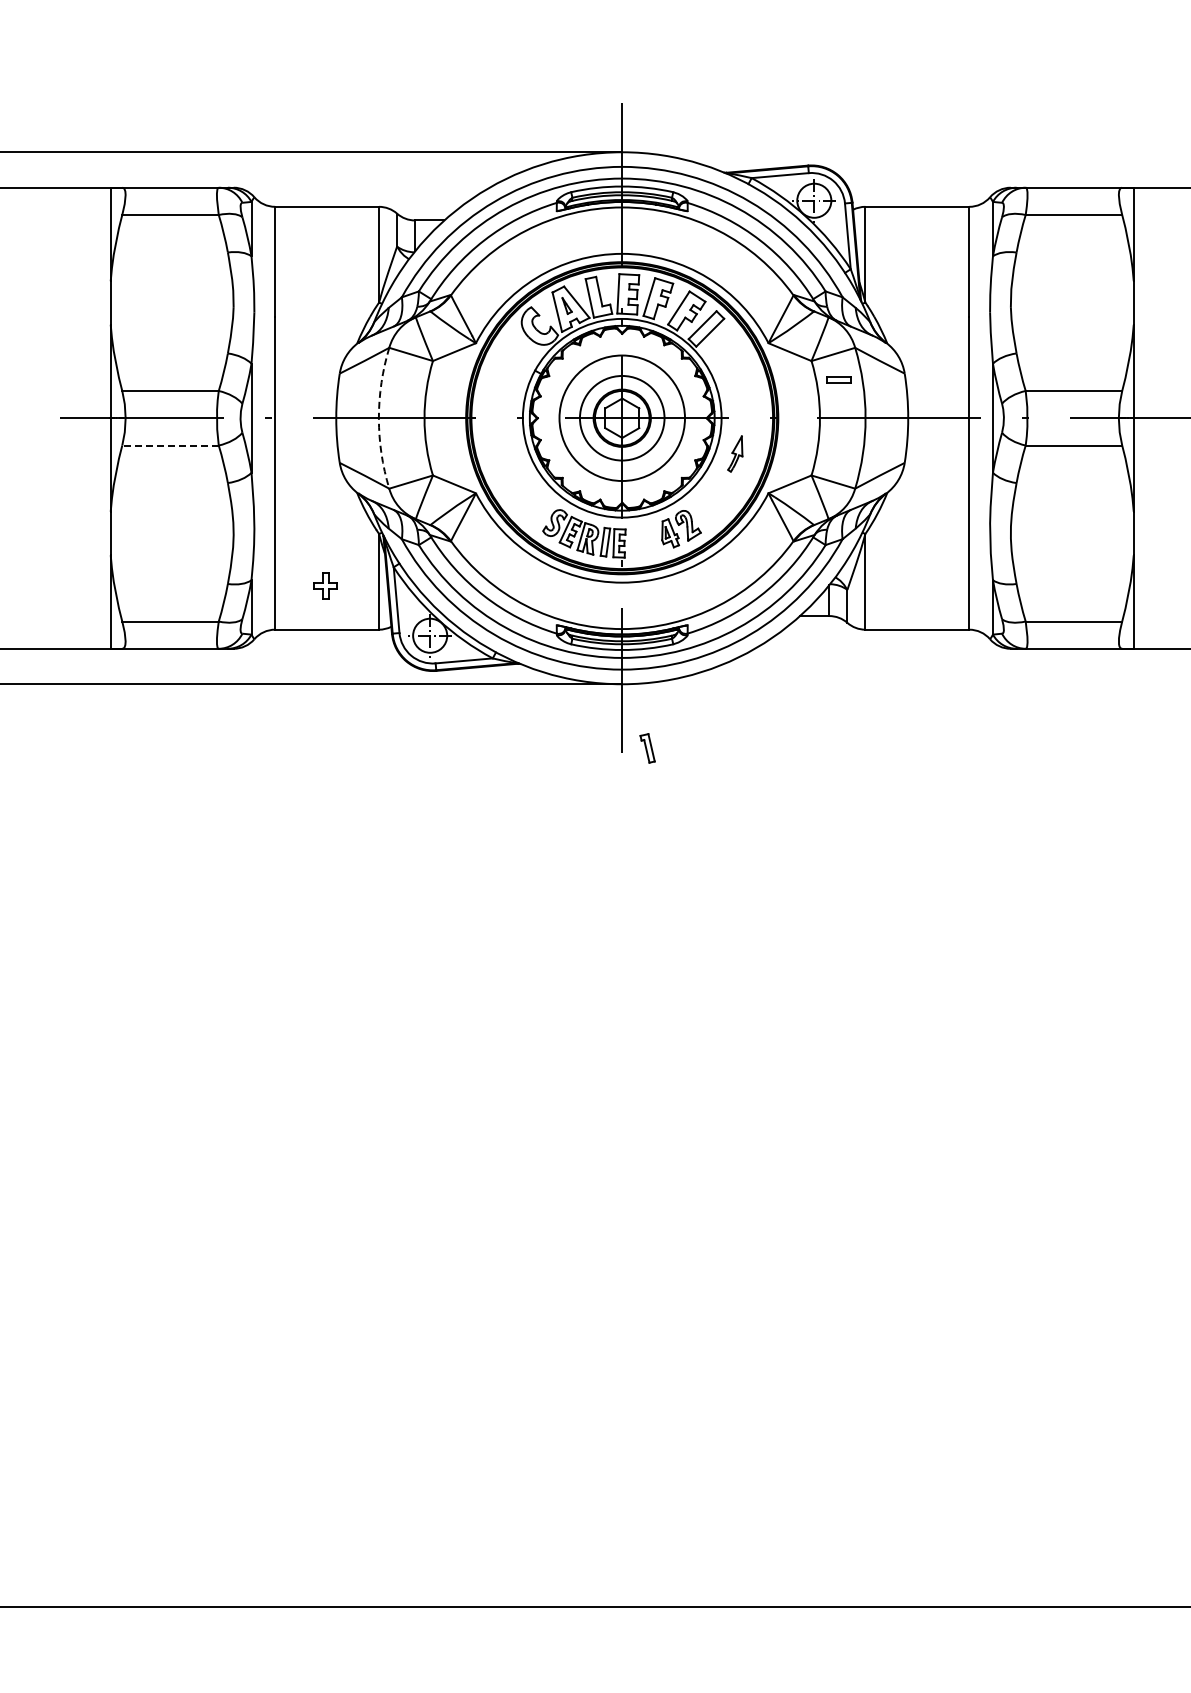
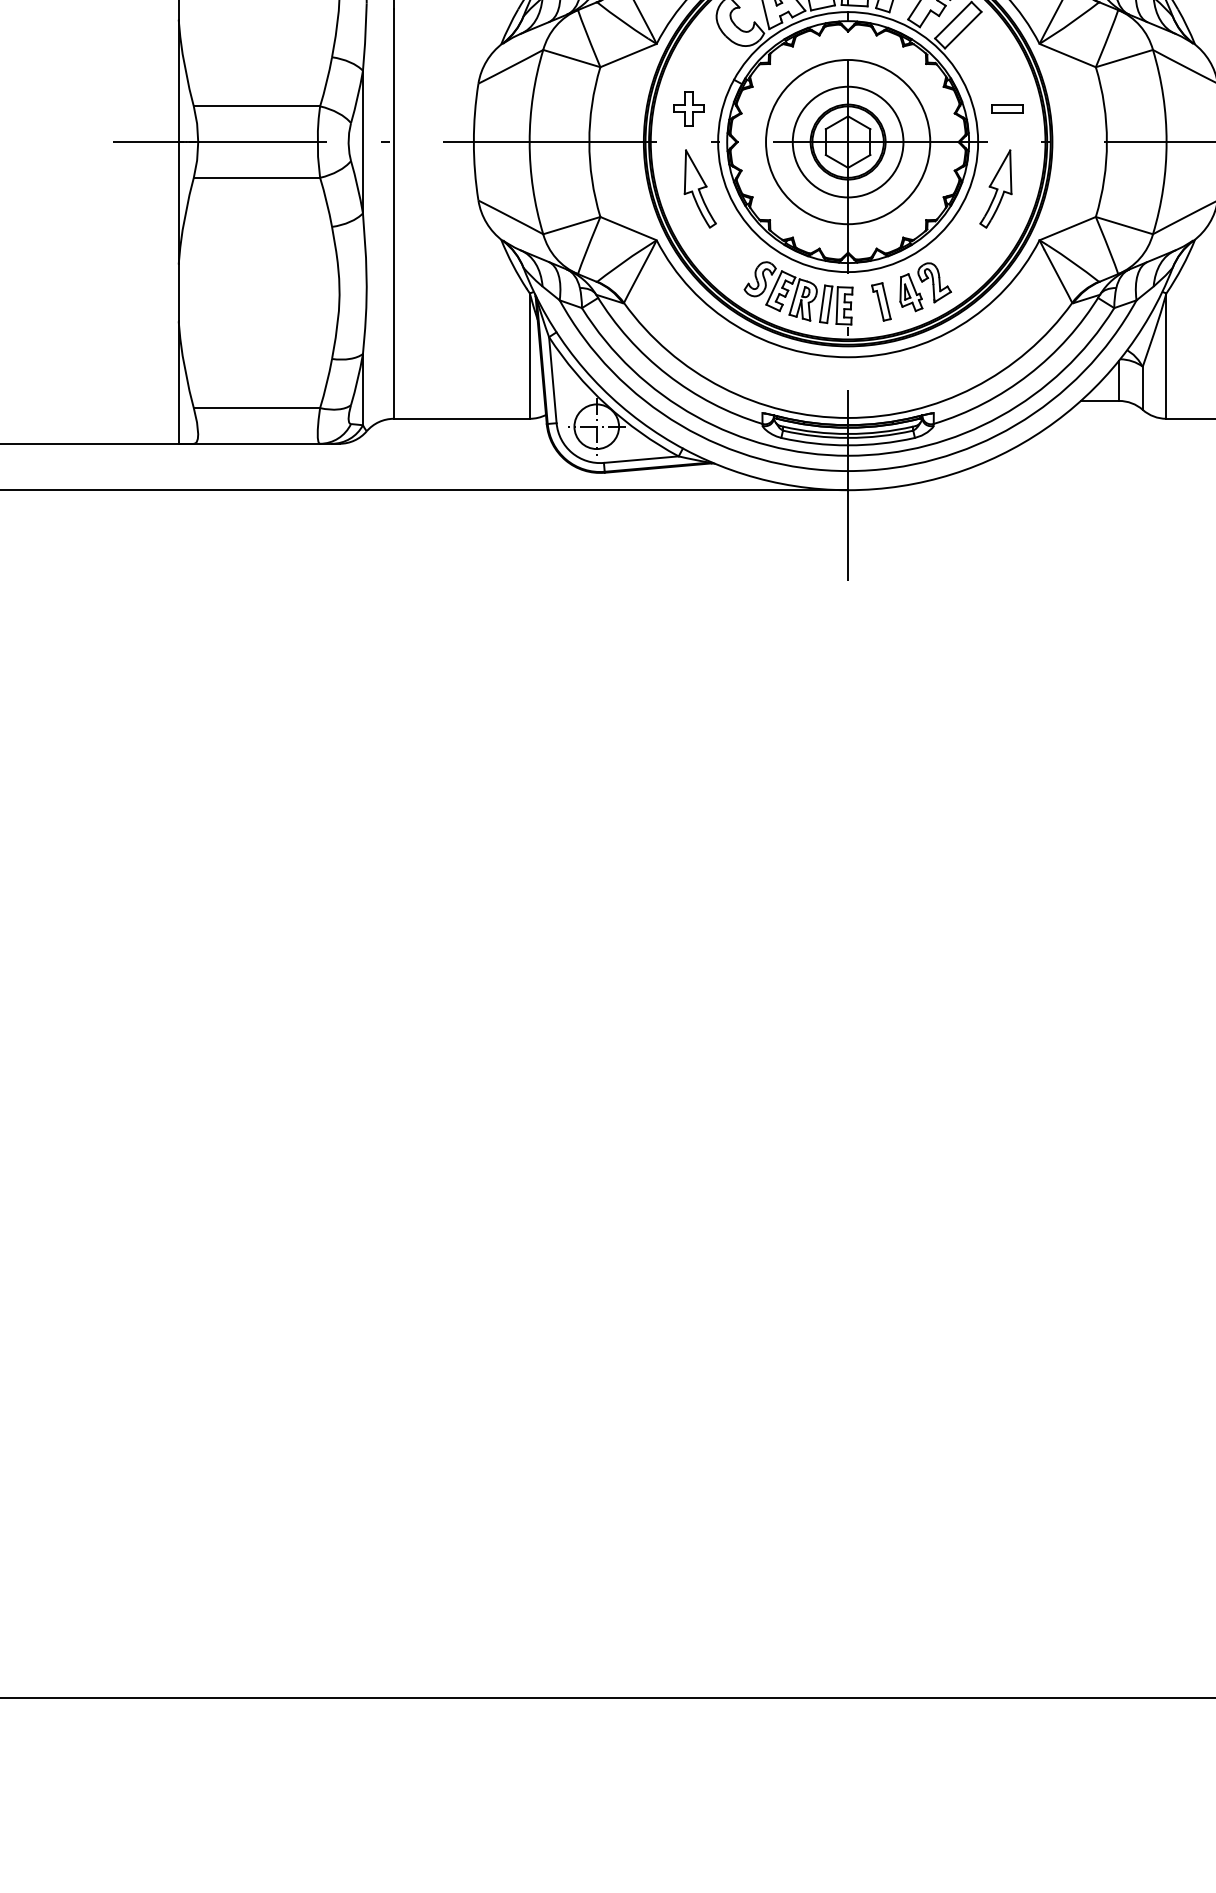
part: (838, 379) -> (1006, 108), moved
arc: (378, 418) -> (529, 142), dashed -> solid
line: (170, 445) -> (256, 177), dashed -> solid
part: (509, 453) -> (700, 188), added
part: (735, 453) -> (996, 188), size x1.67
part: (325, 585) -> (688, 108), moved
part: (647, 748) -> (881, 302), moved

